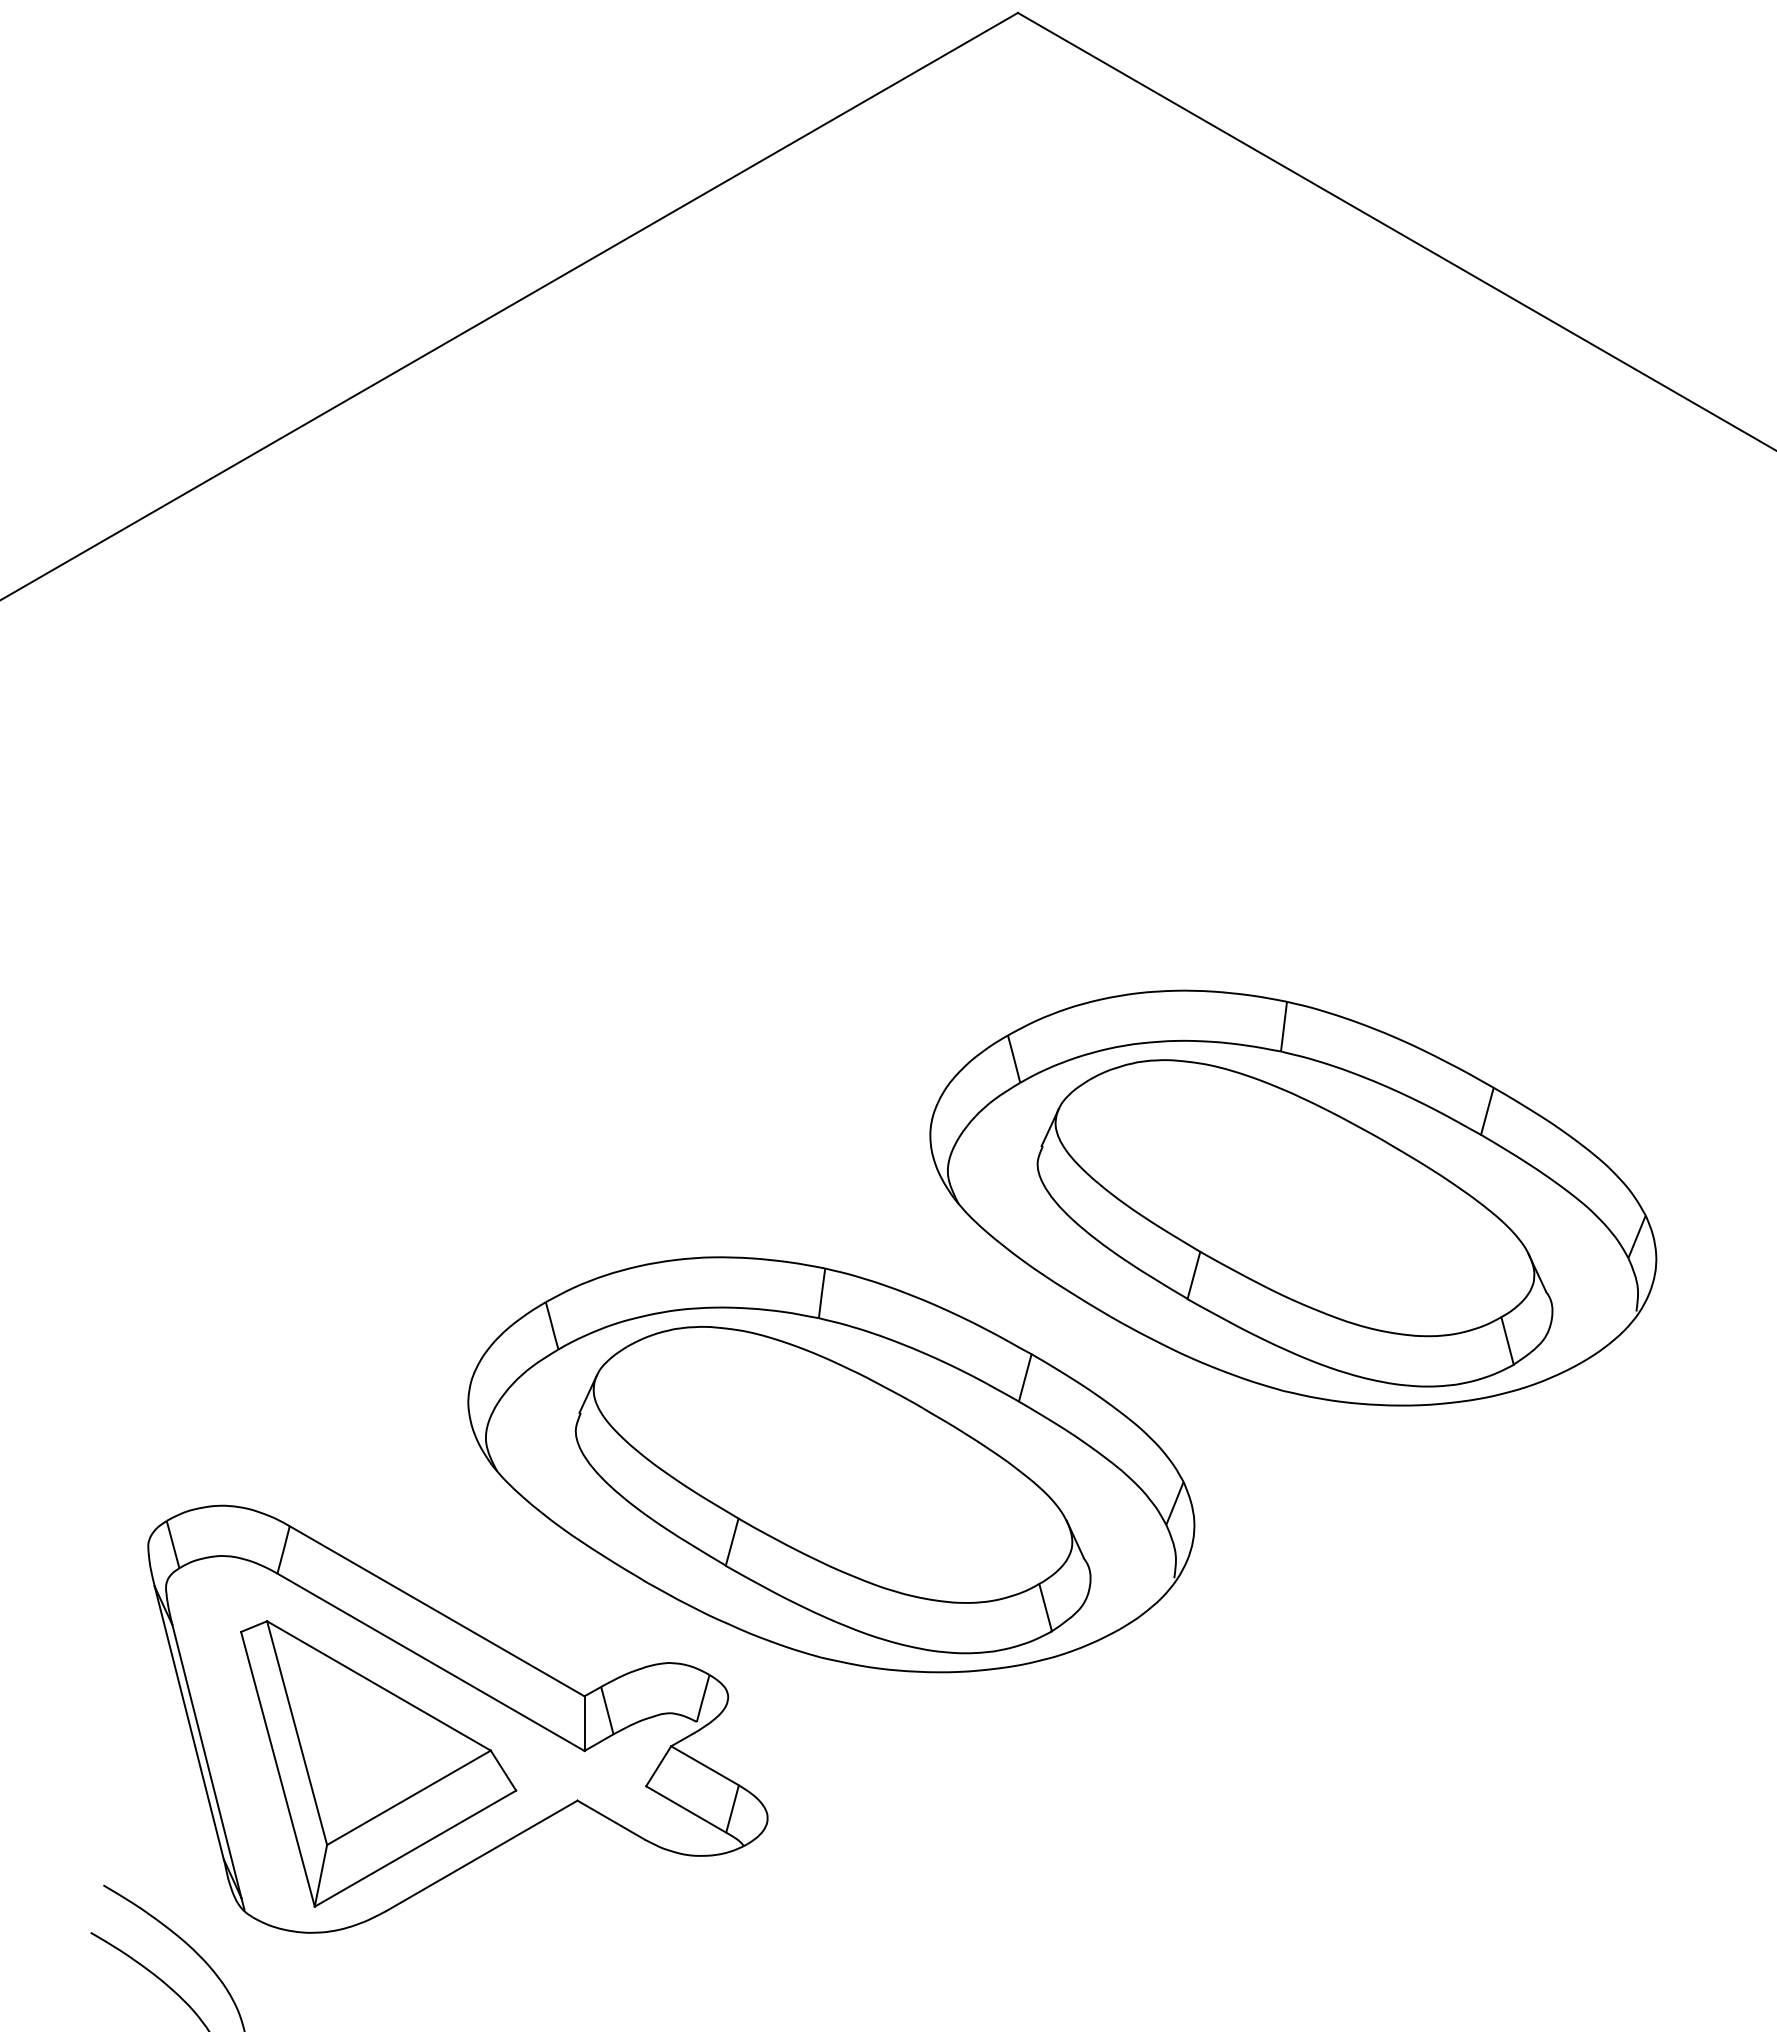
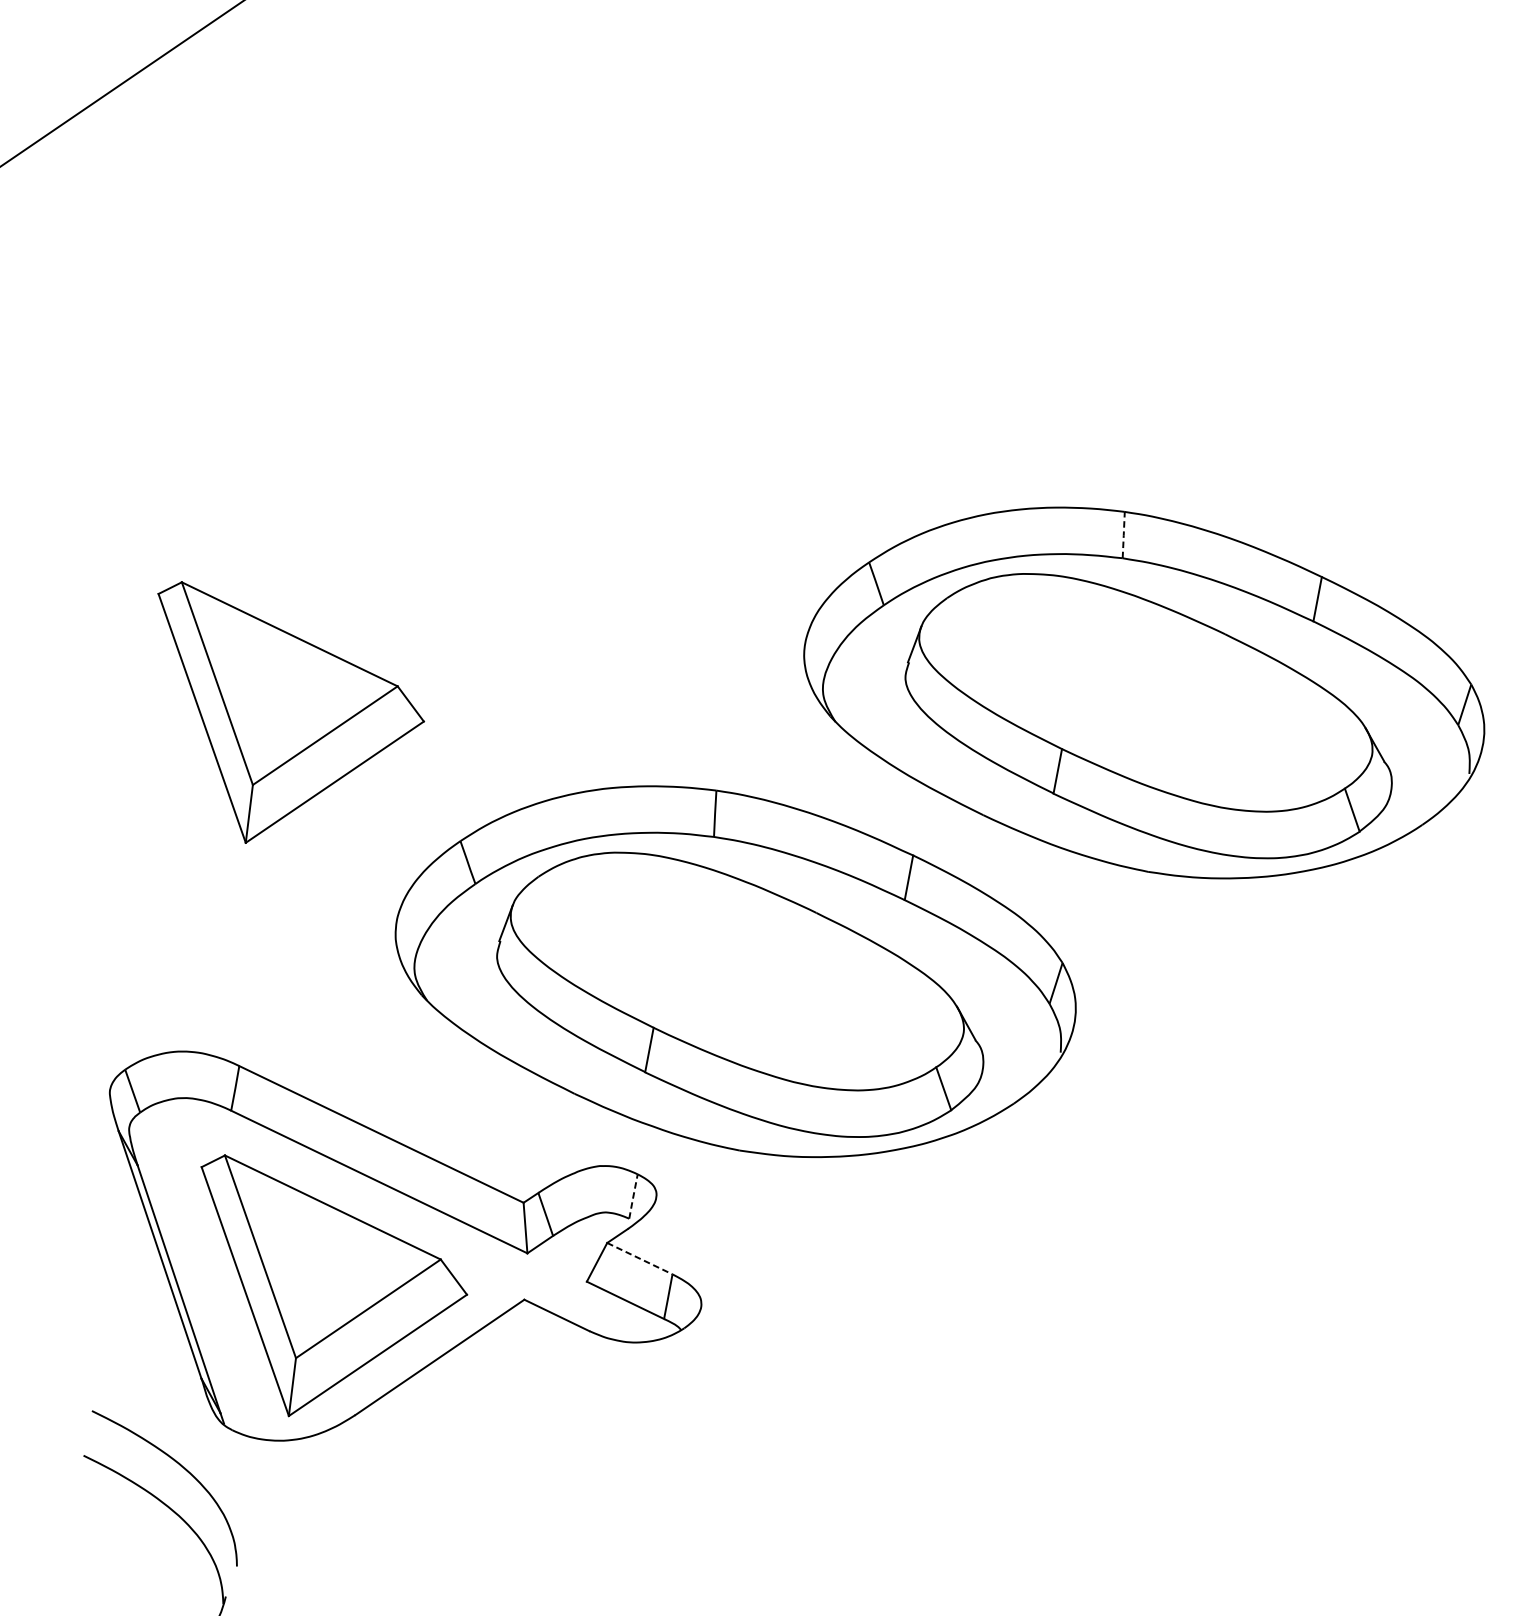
line: (1284, 1026) -> (1124, 534), solid -> dashed
part: (378, 1143) -> (294, 706), added
line: (703, 1698) -> (633, 1196), solid -> dashed
line: (705, 1766) -> (640, 1259), solid -> dashed

